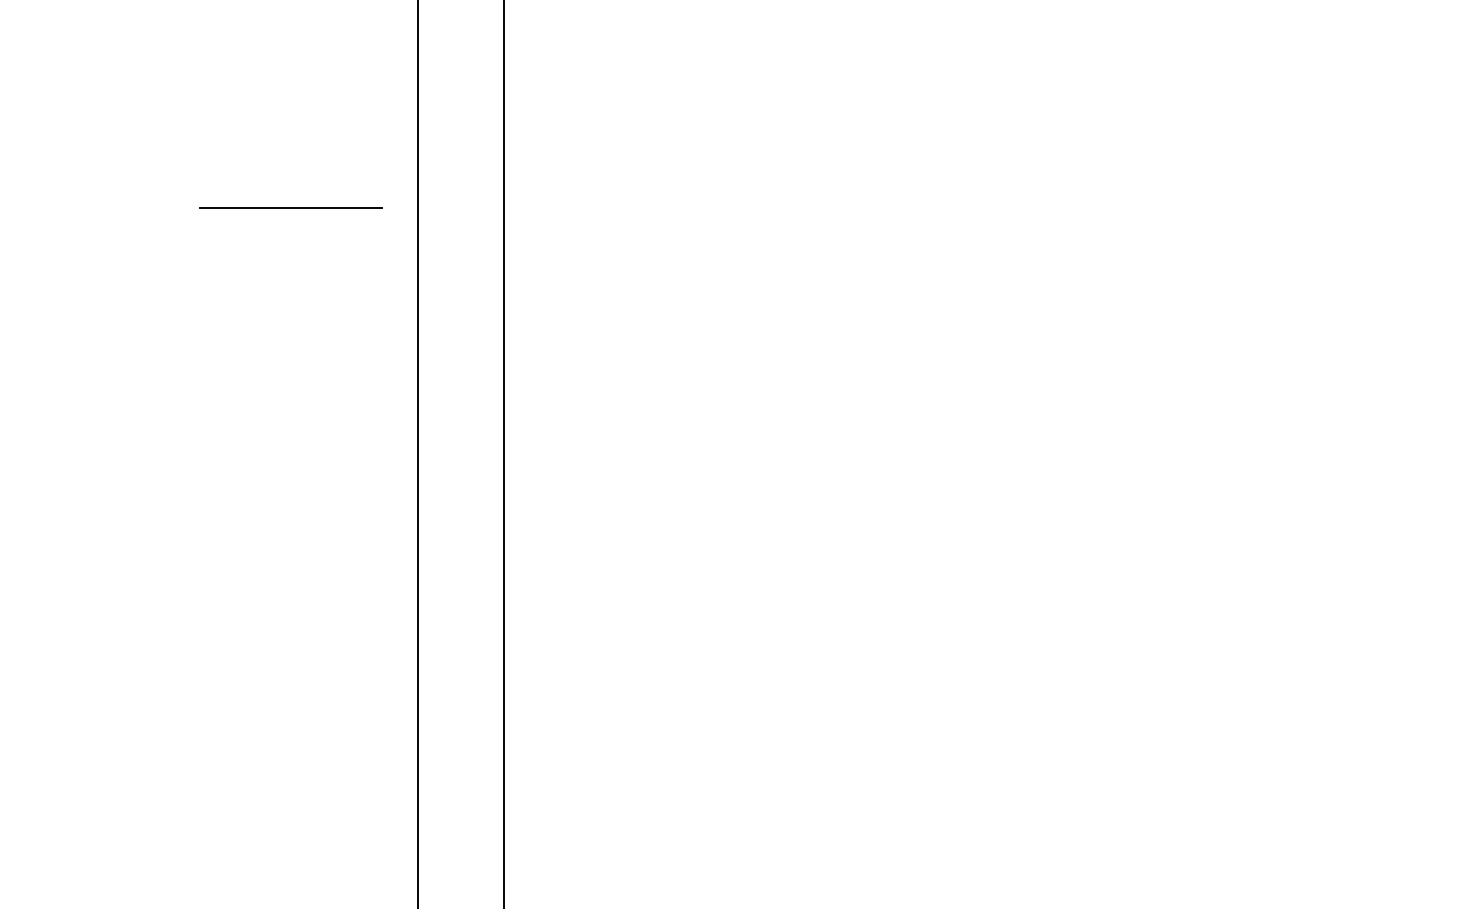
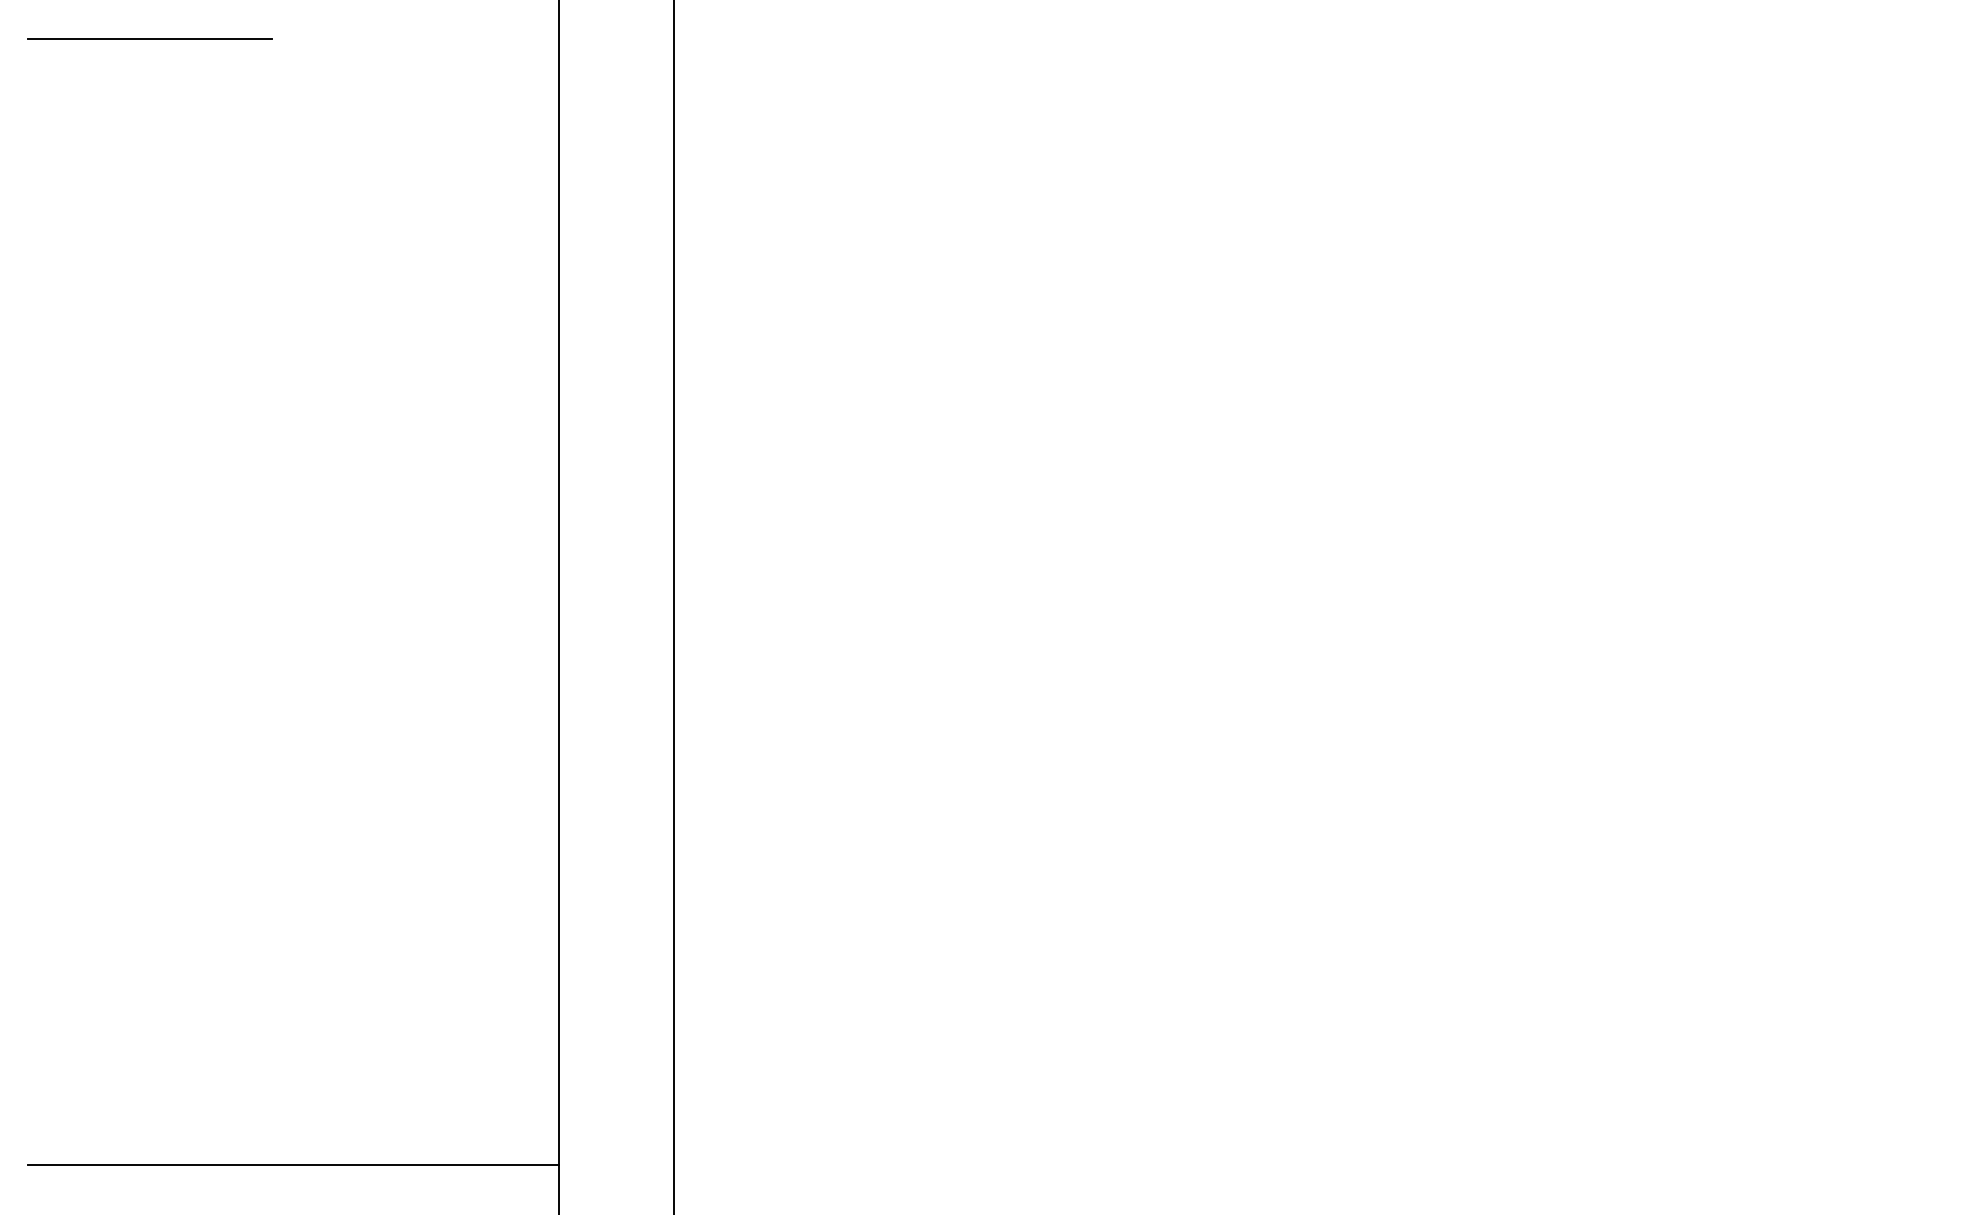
line: (290, 207) -> (149, 38), moved
line: (219, 871) -> (293, 1164), added

